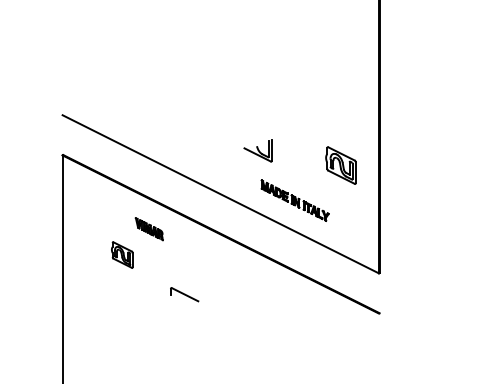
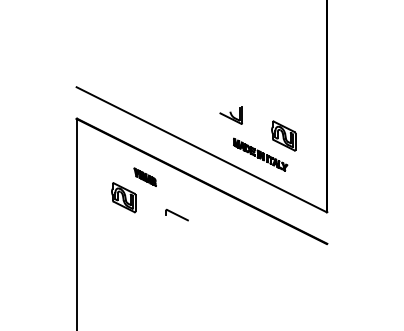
part: (340, 164) -> (283, 135), moved
part: (121, 254) -> (123, 197), size x1.43
part: (183, 293) -> (176, 214), moved

